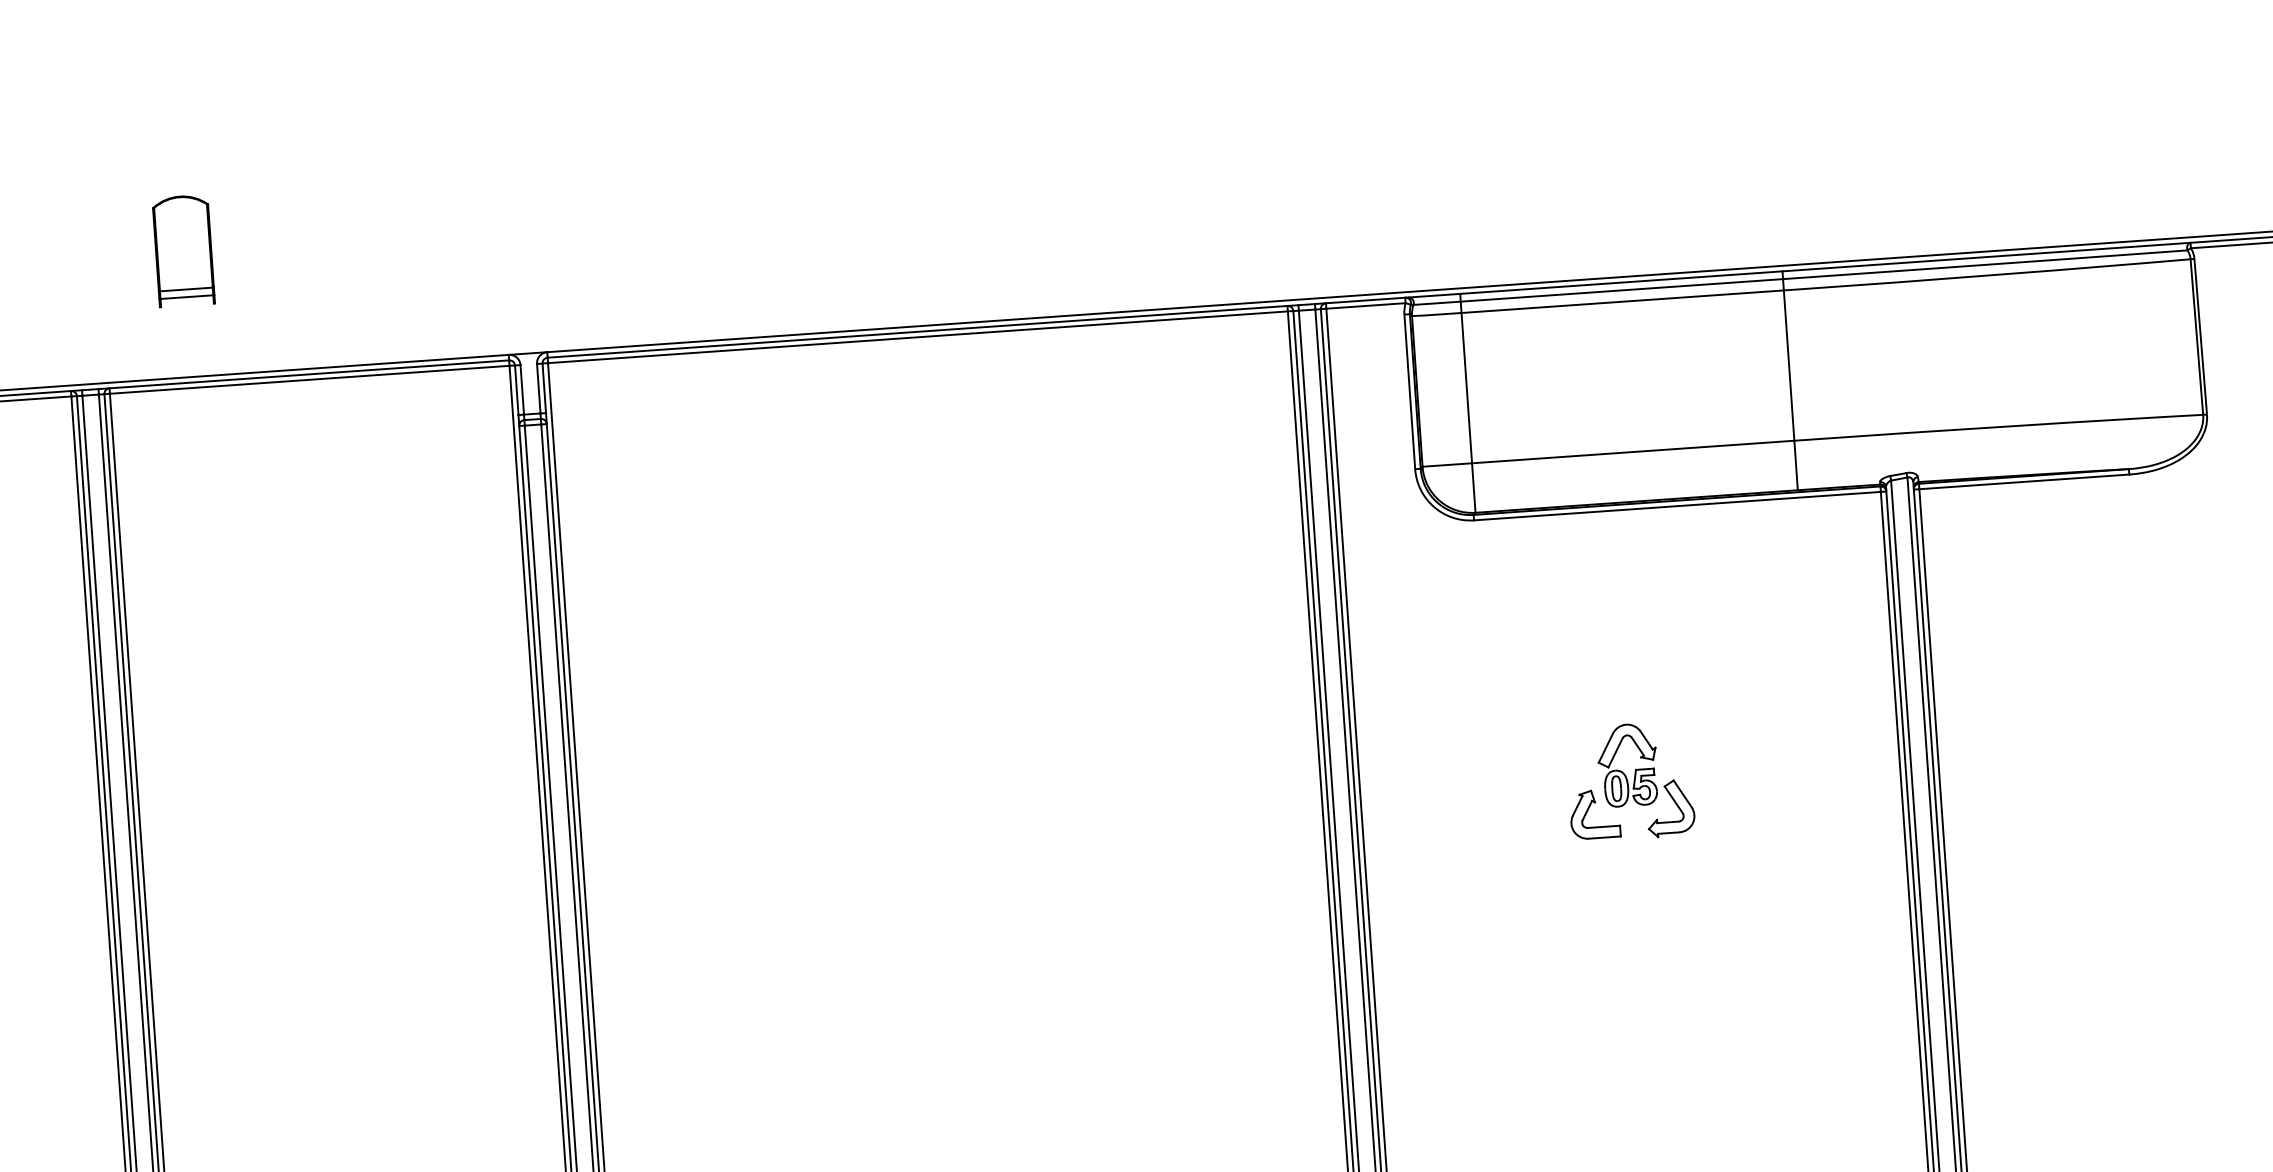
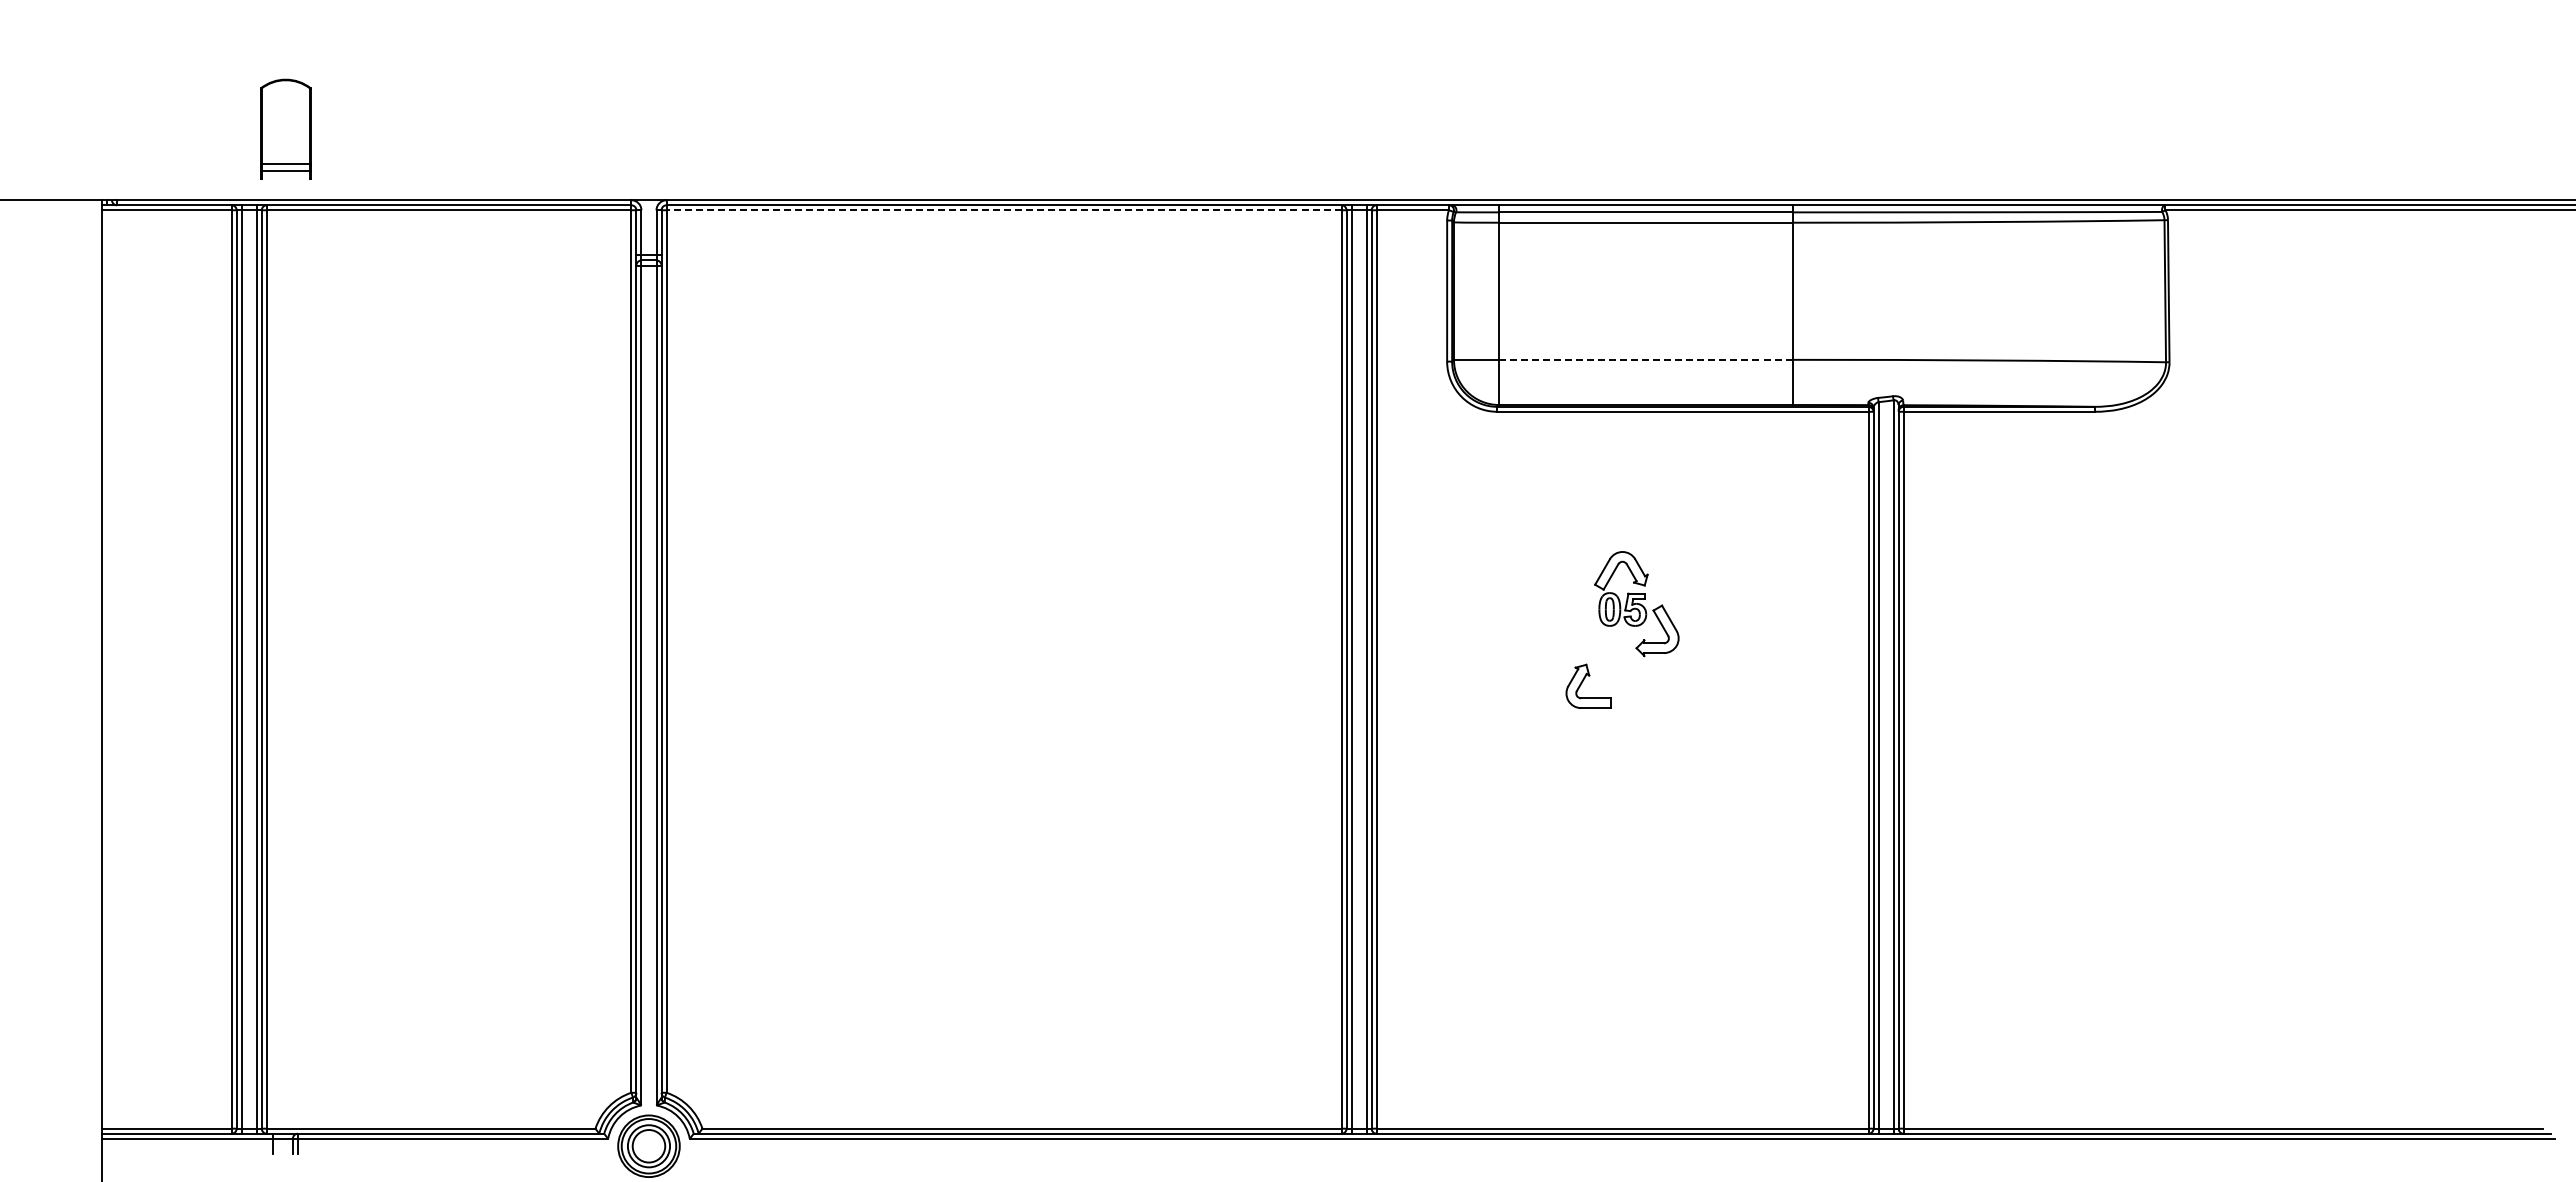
part: (183, 250) -> (285, 128), moved
line: (917, 337) -> (1003, 210), solid -> dashed
line: (1633, 451) -> (1646, 359), solid -> dashed
part: (1645, 781) -> (1636, 604), moved

